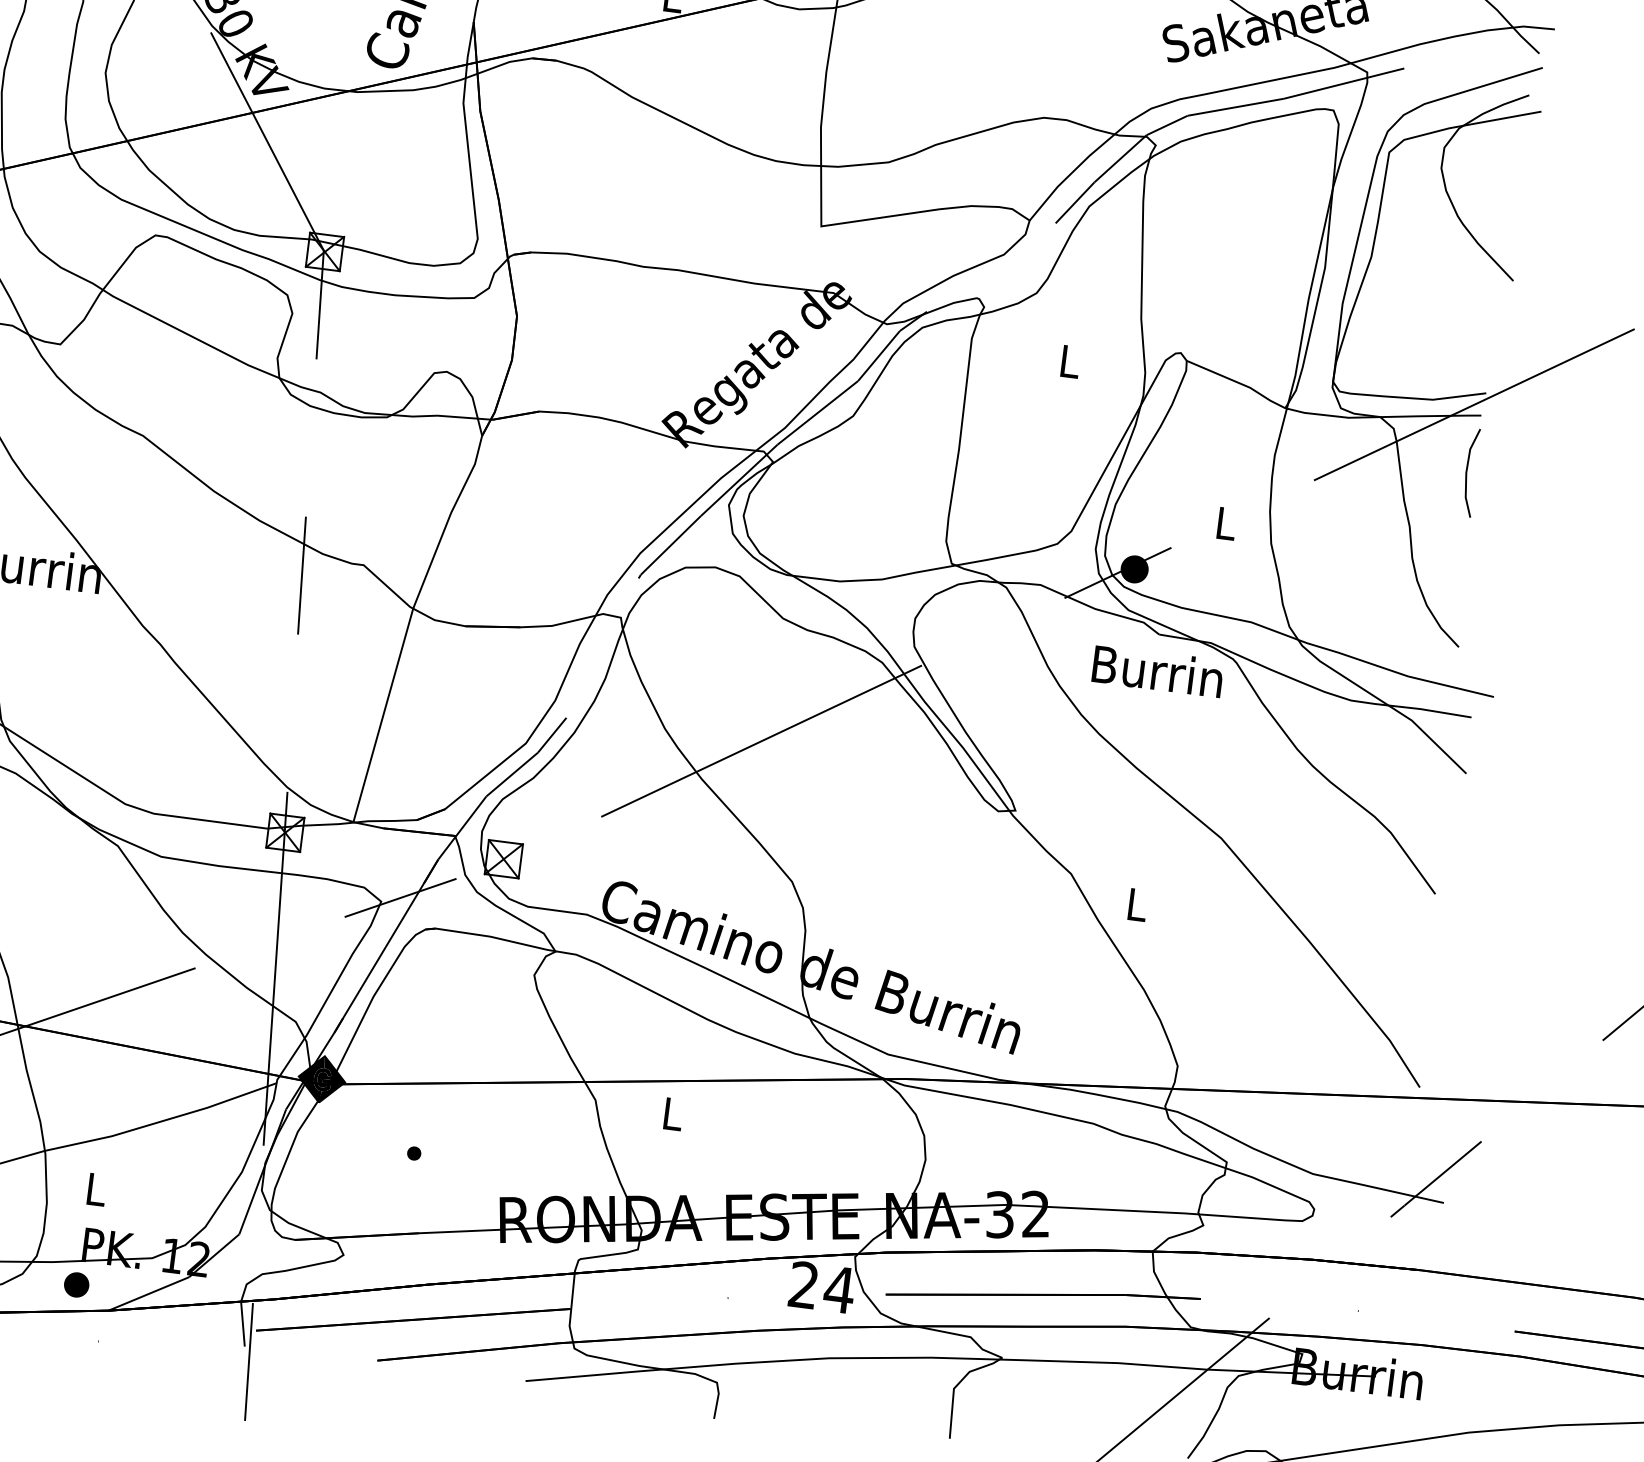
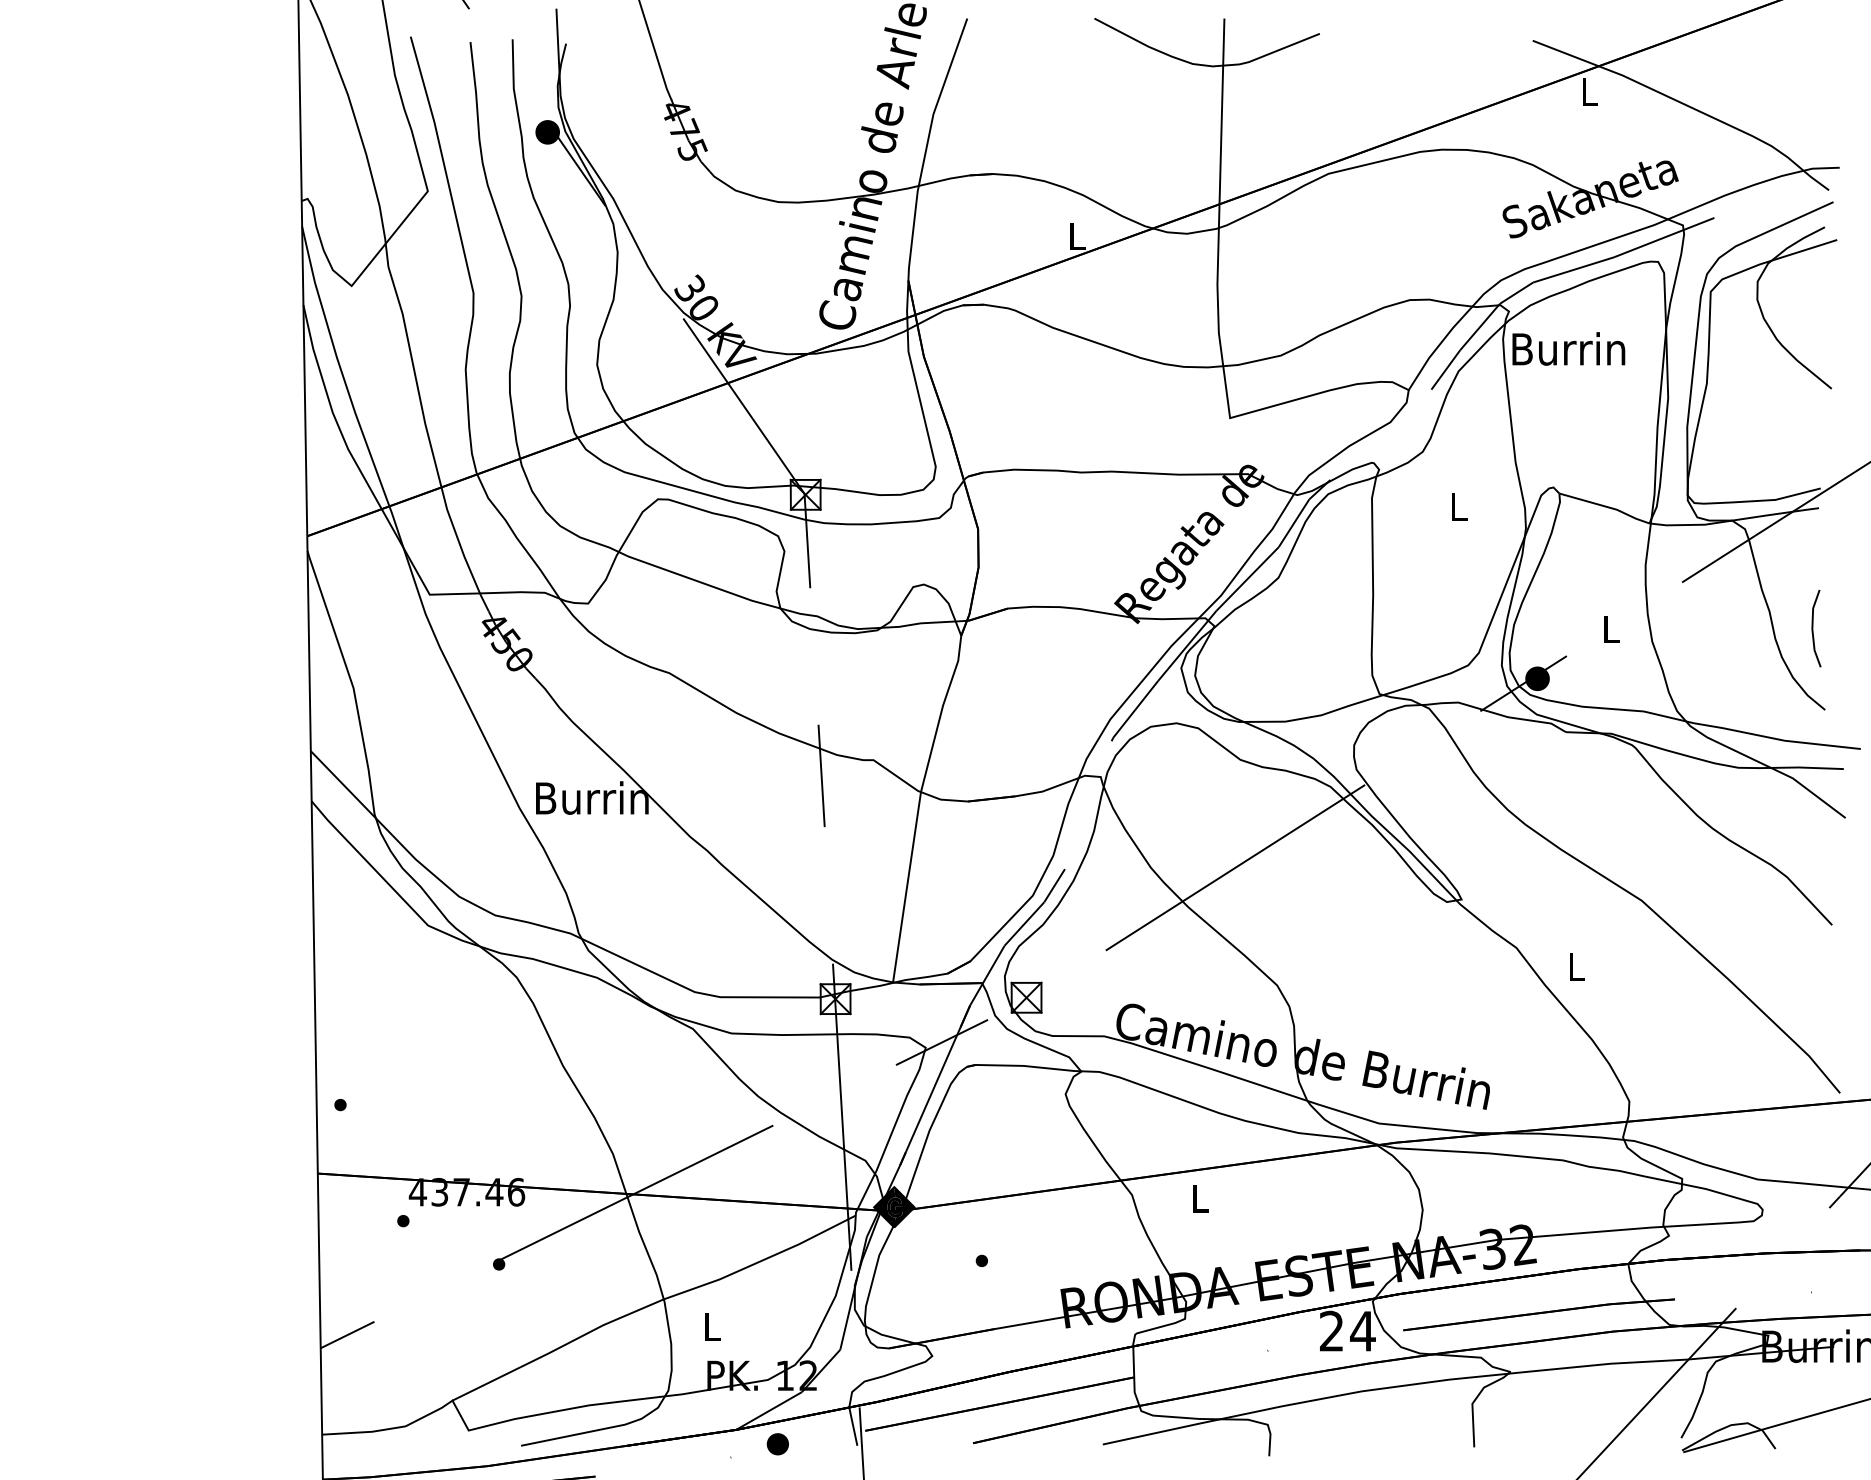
line: (1467, 472) -> (1813, 628), moved
text: (1157, 670) -> (1568, 348), moved
part: (76, 1285) -> (777, 1444), moved

